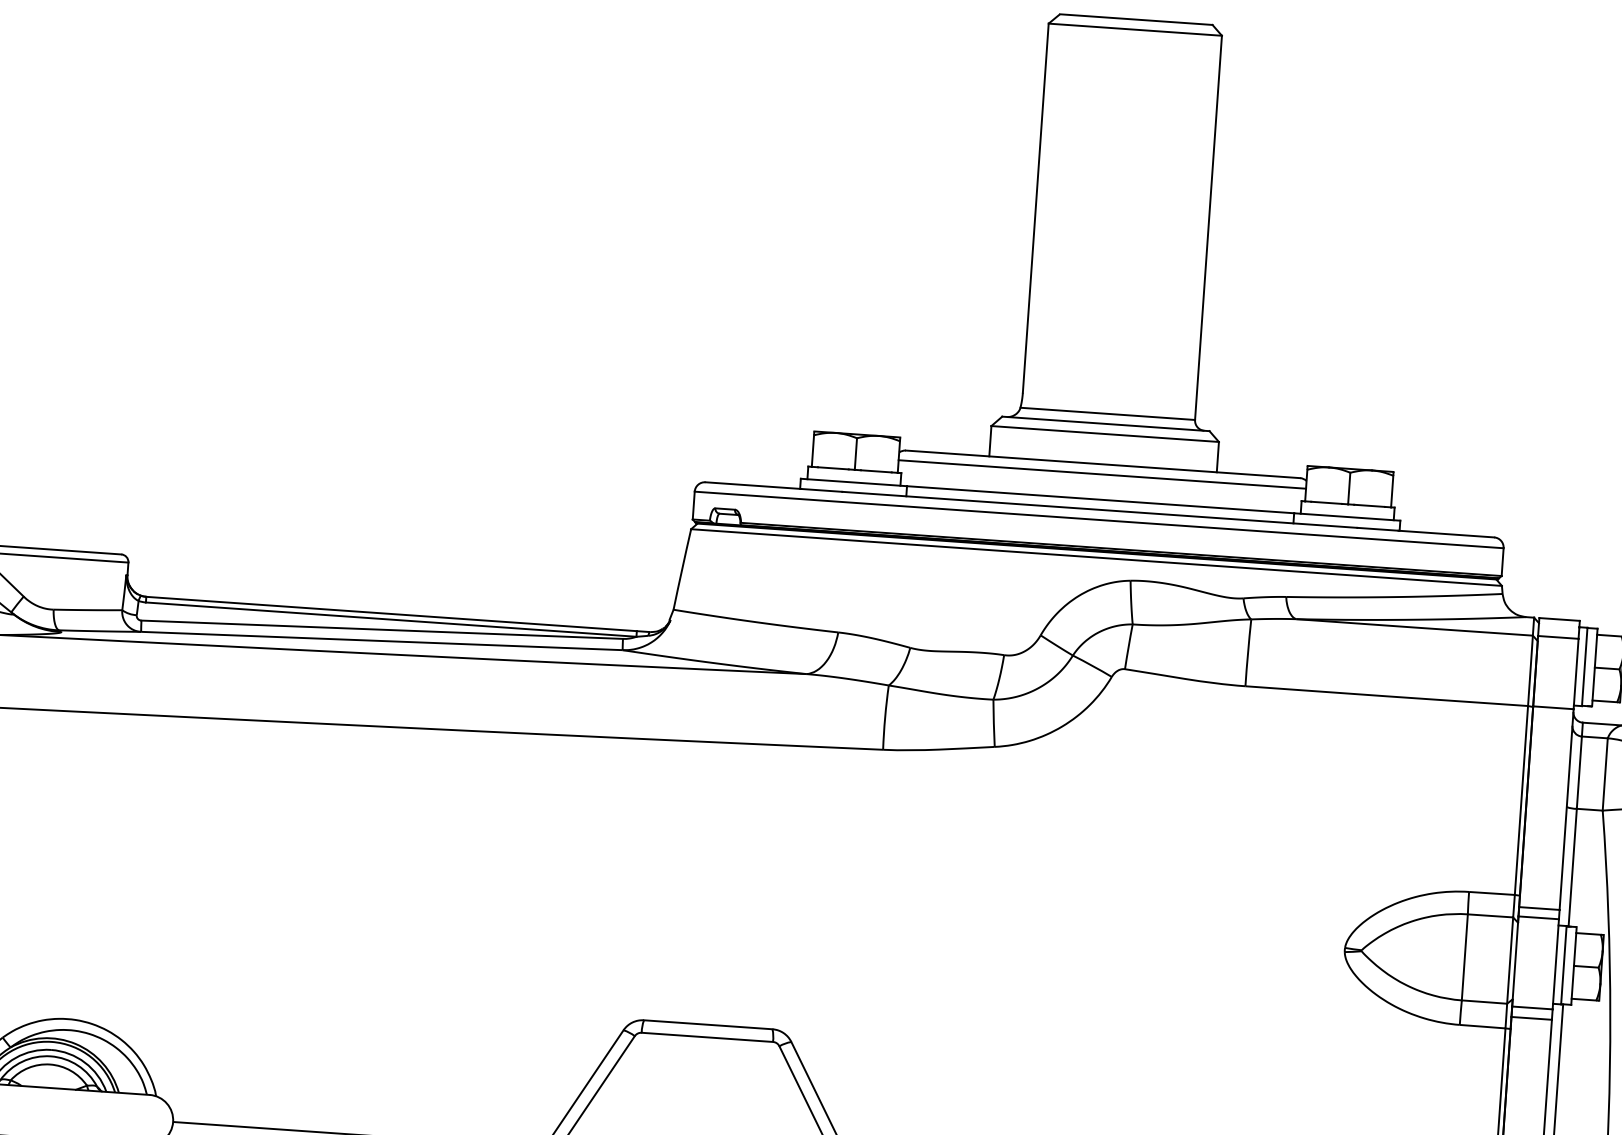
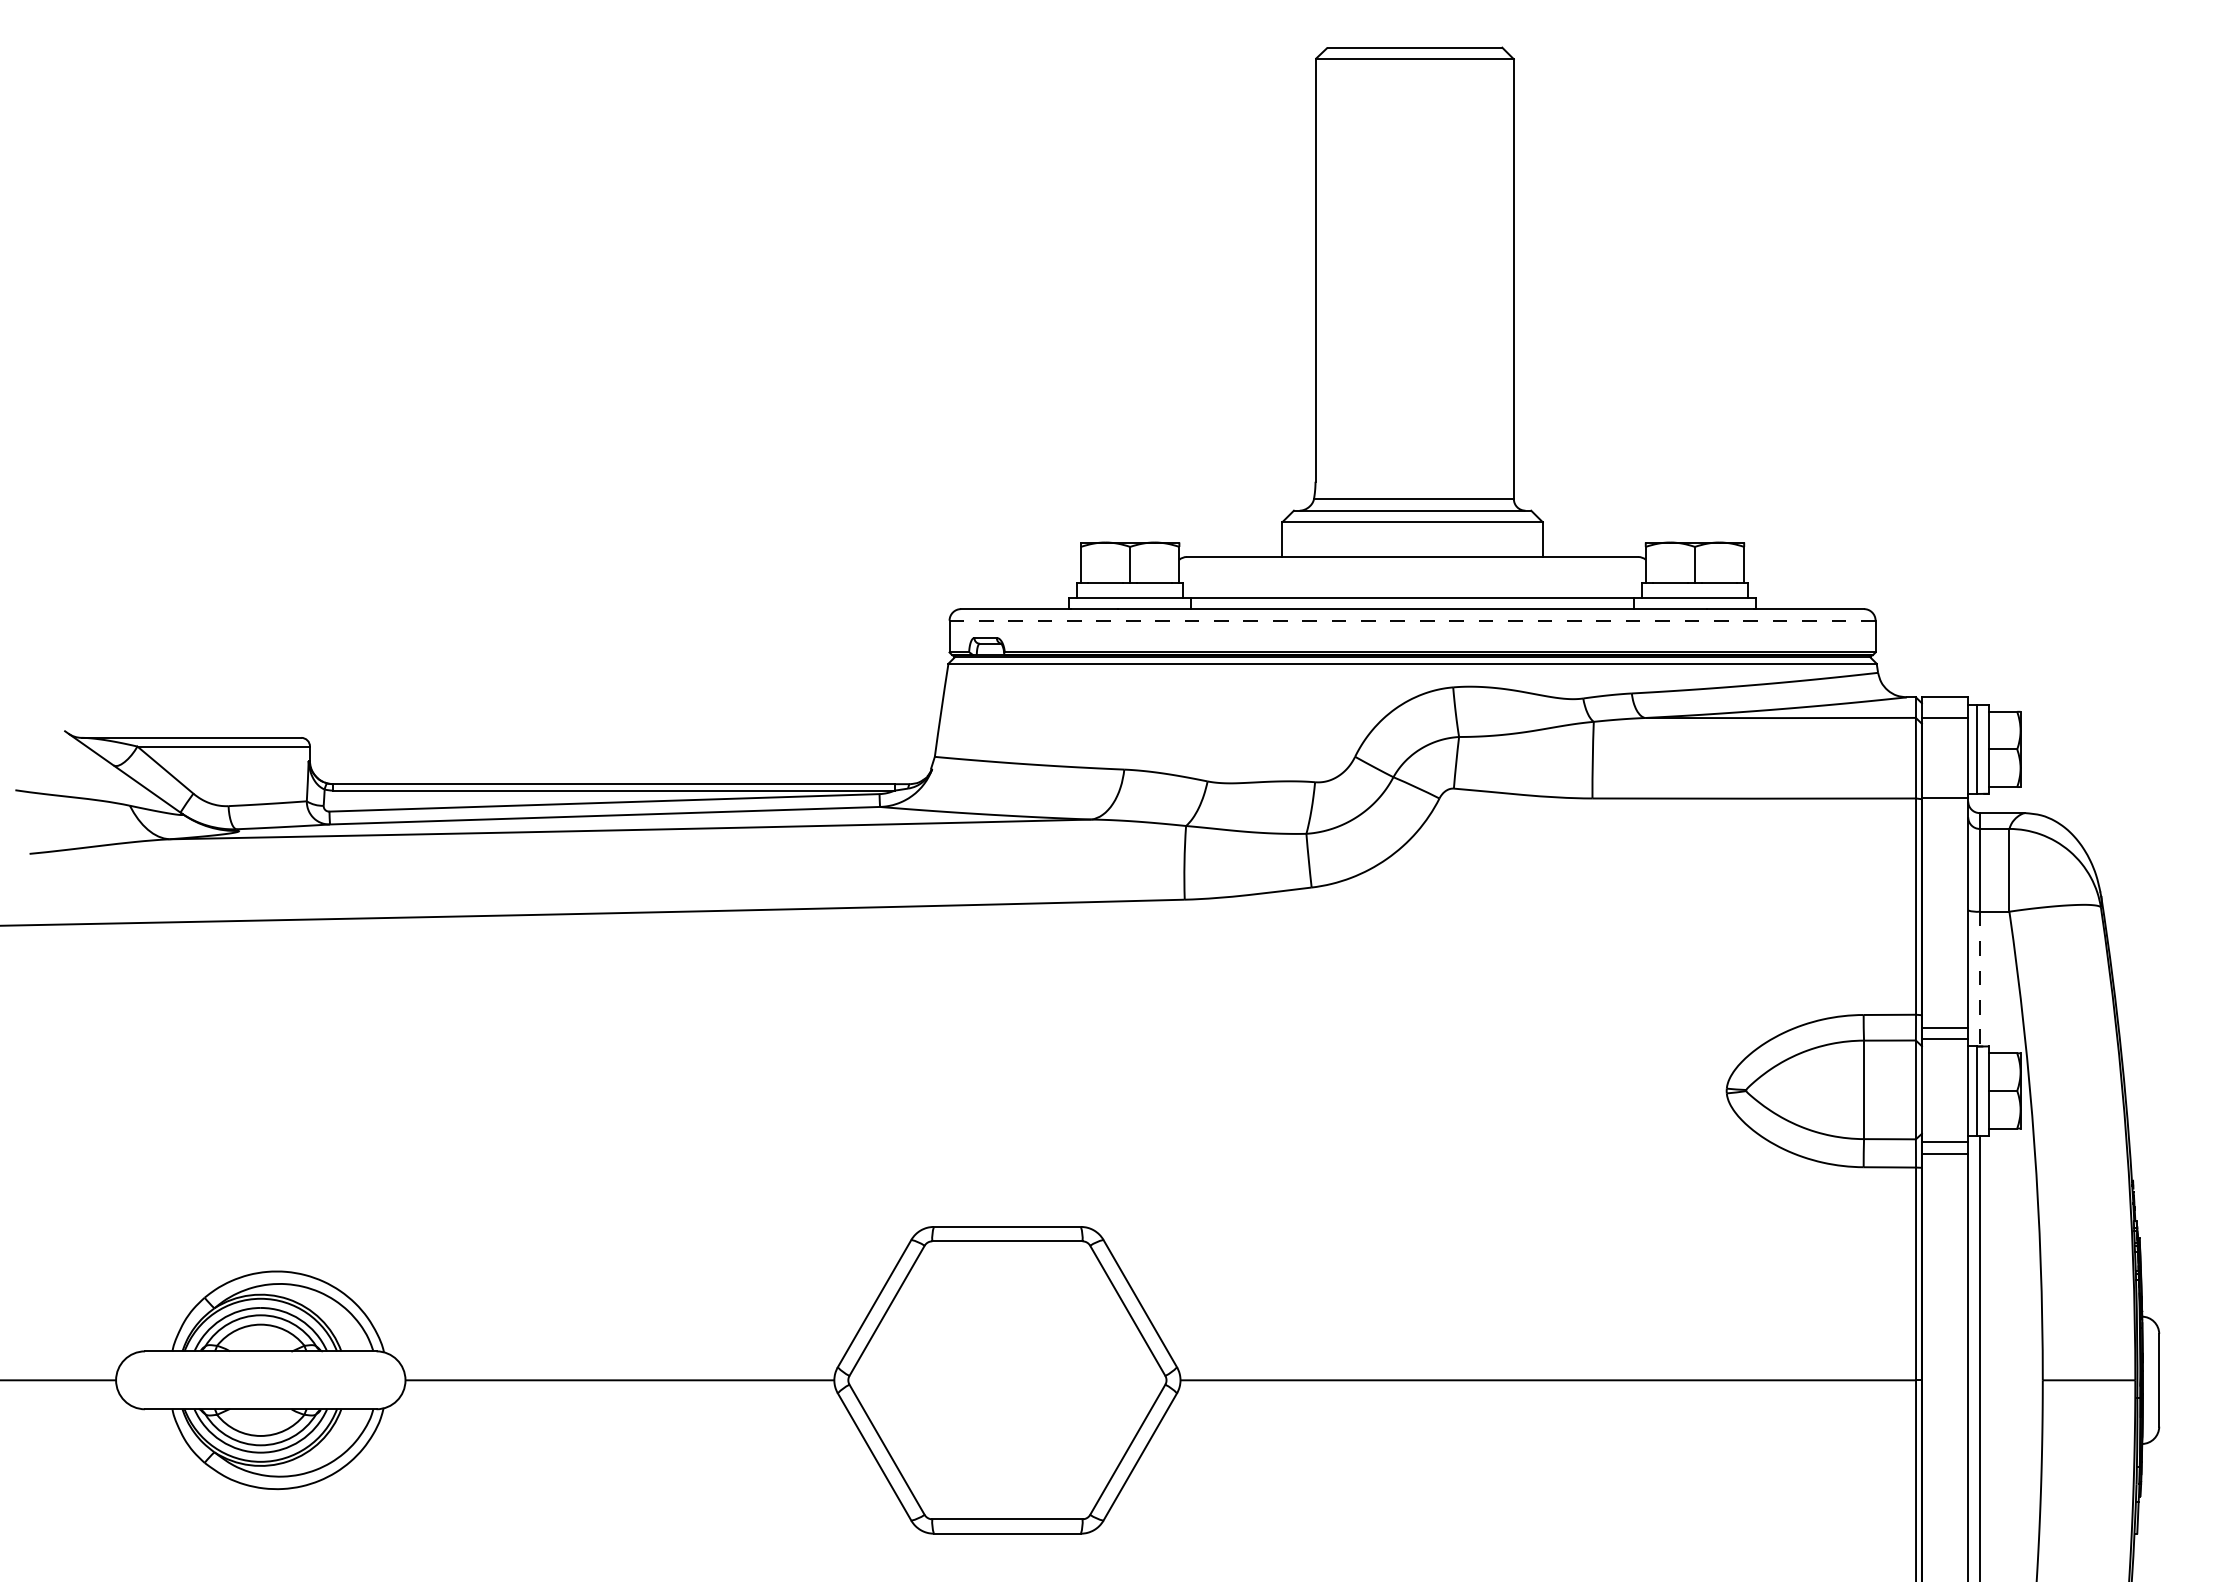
line: (1102, 474) -> (1412, 568), removed
line: (1099, 519) -> (1412, 620), solid -> dashed
line: (1572, 868) -> (1979, 979), solid -> dashed

